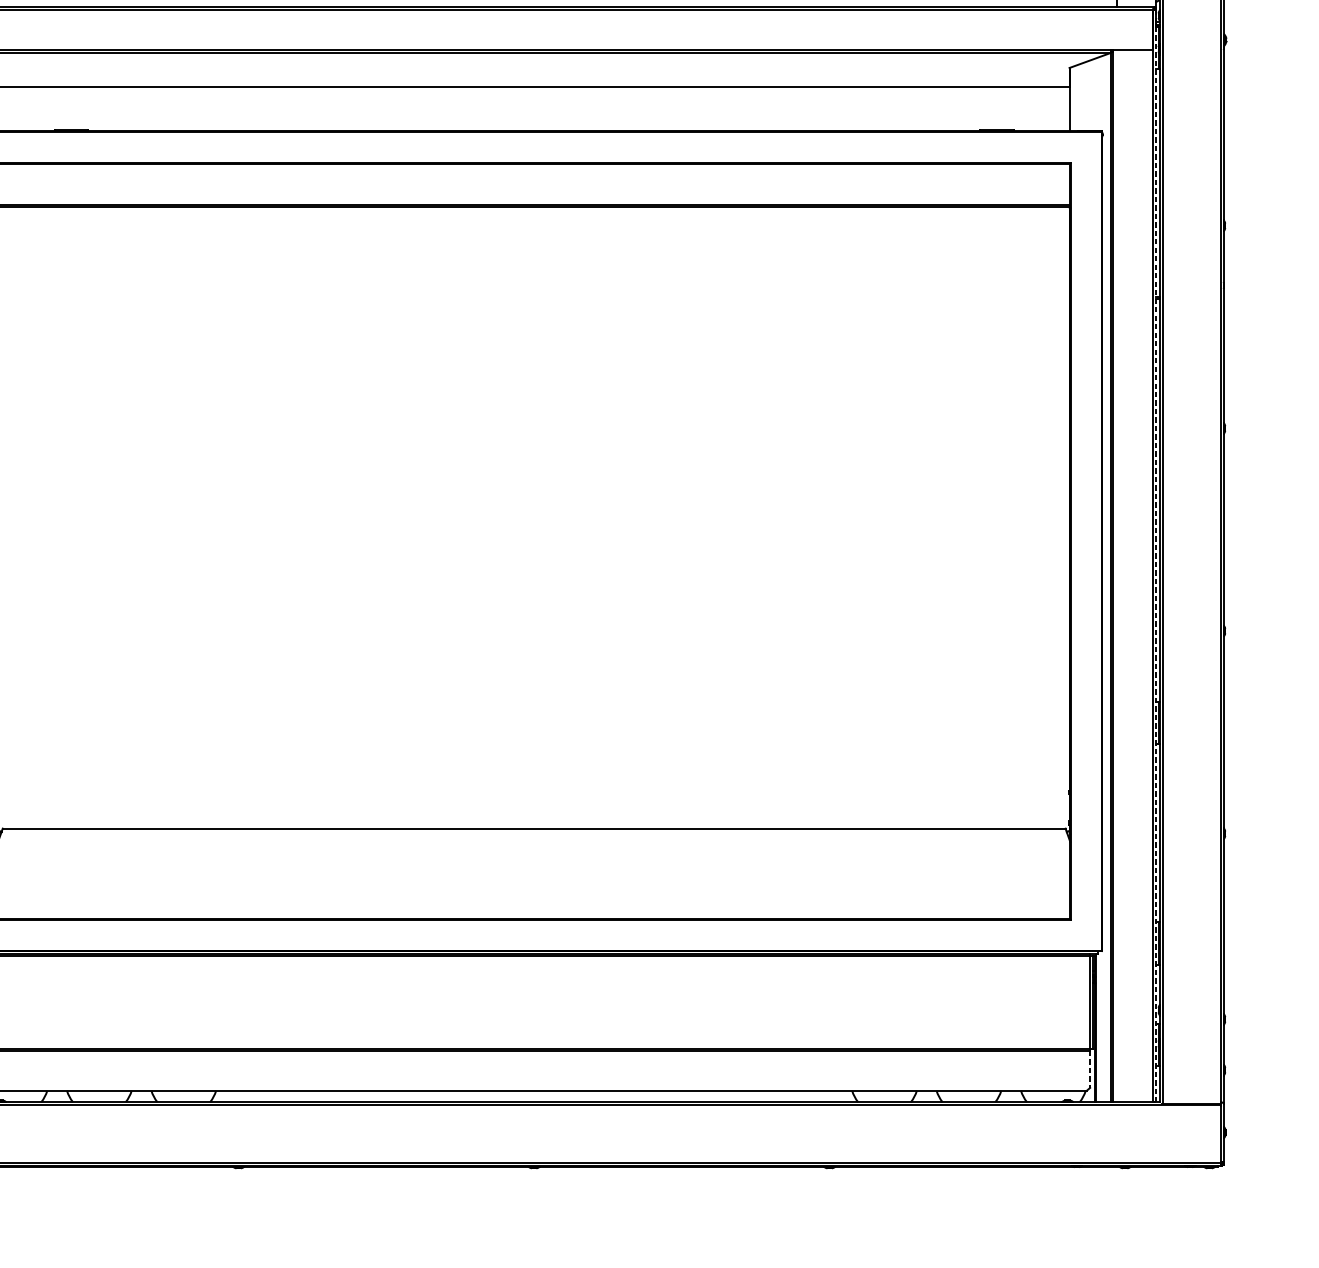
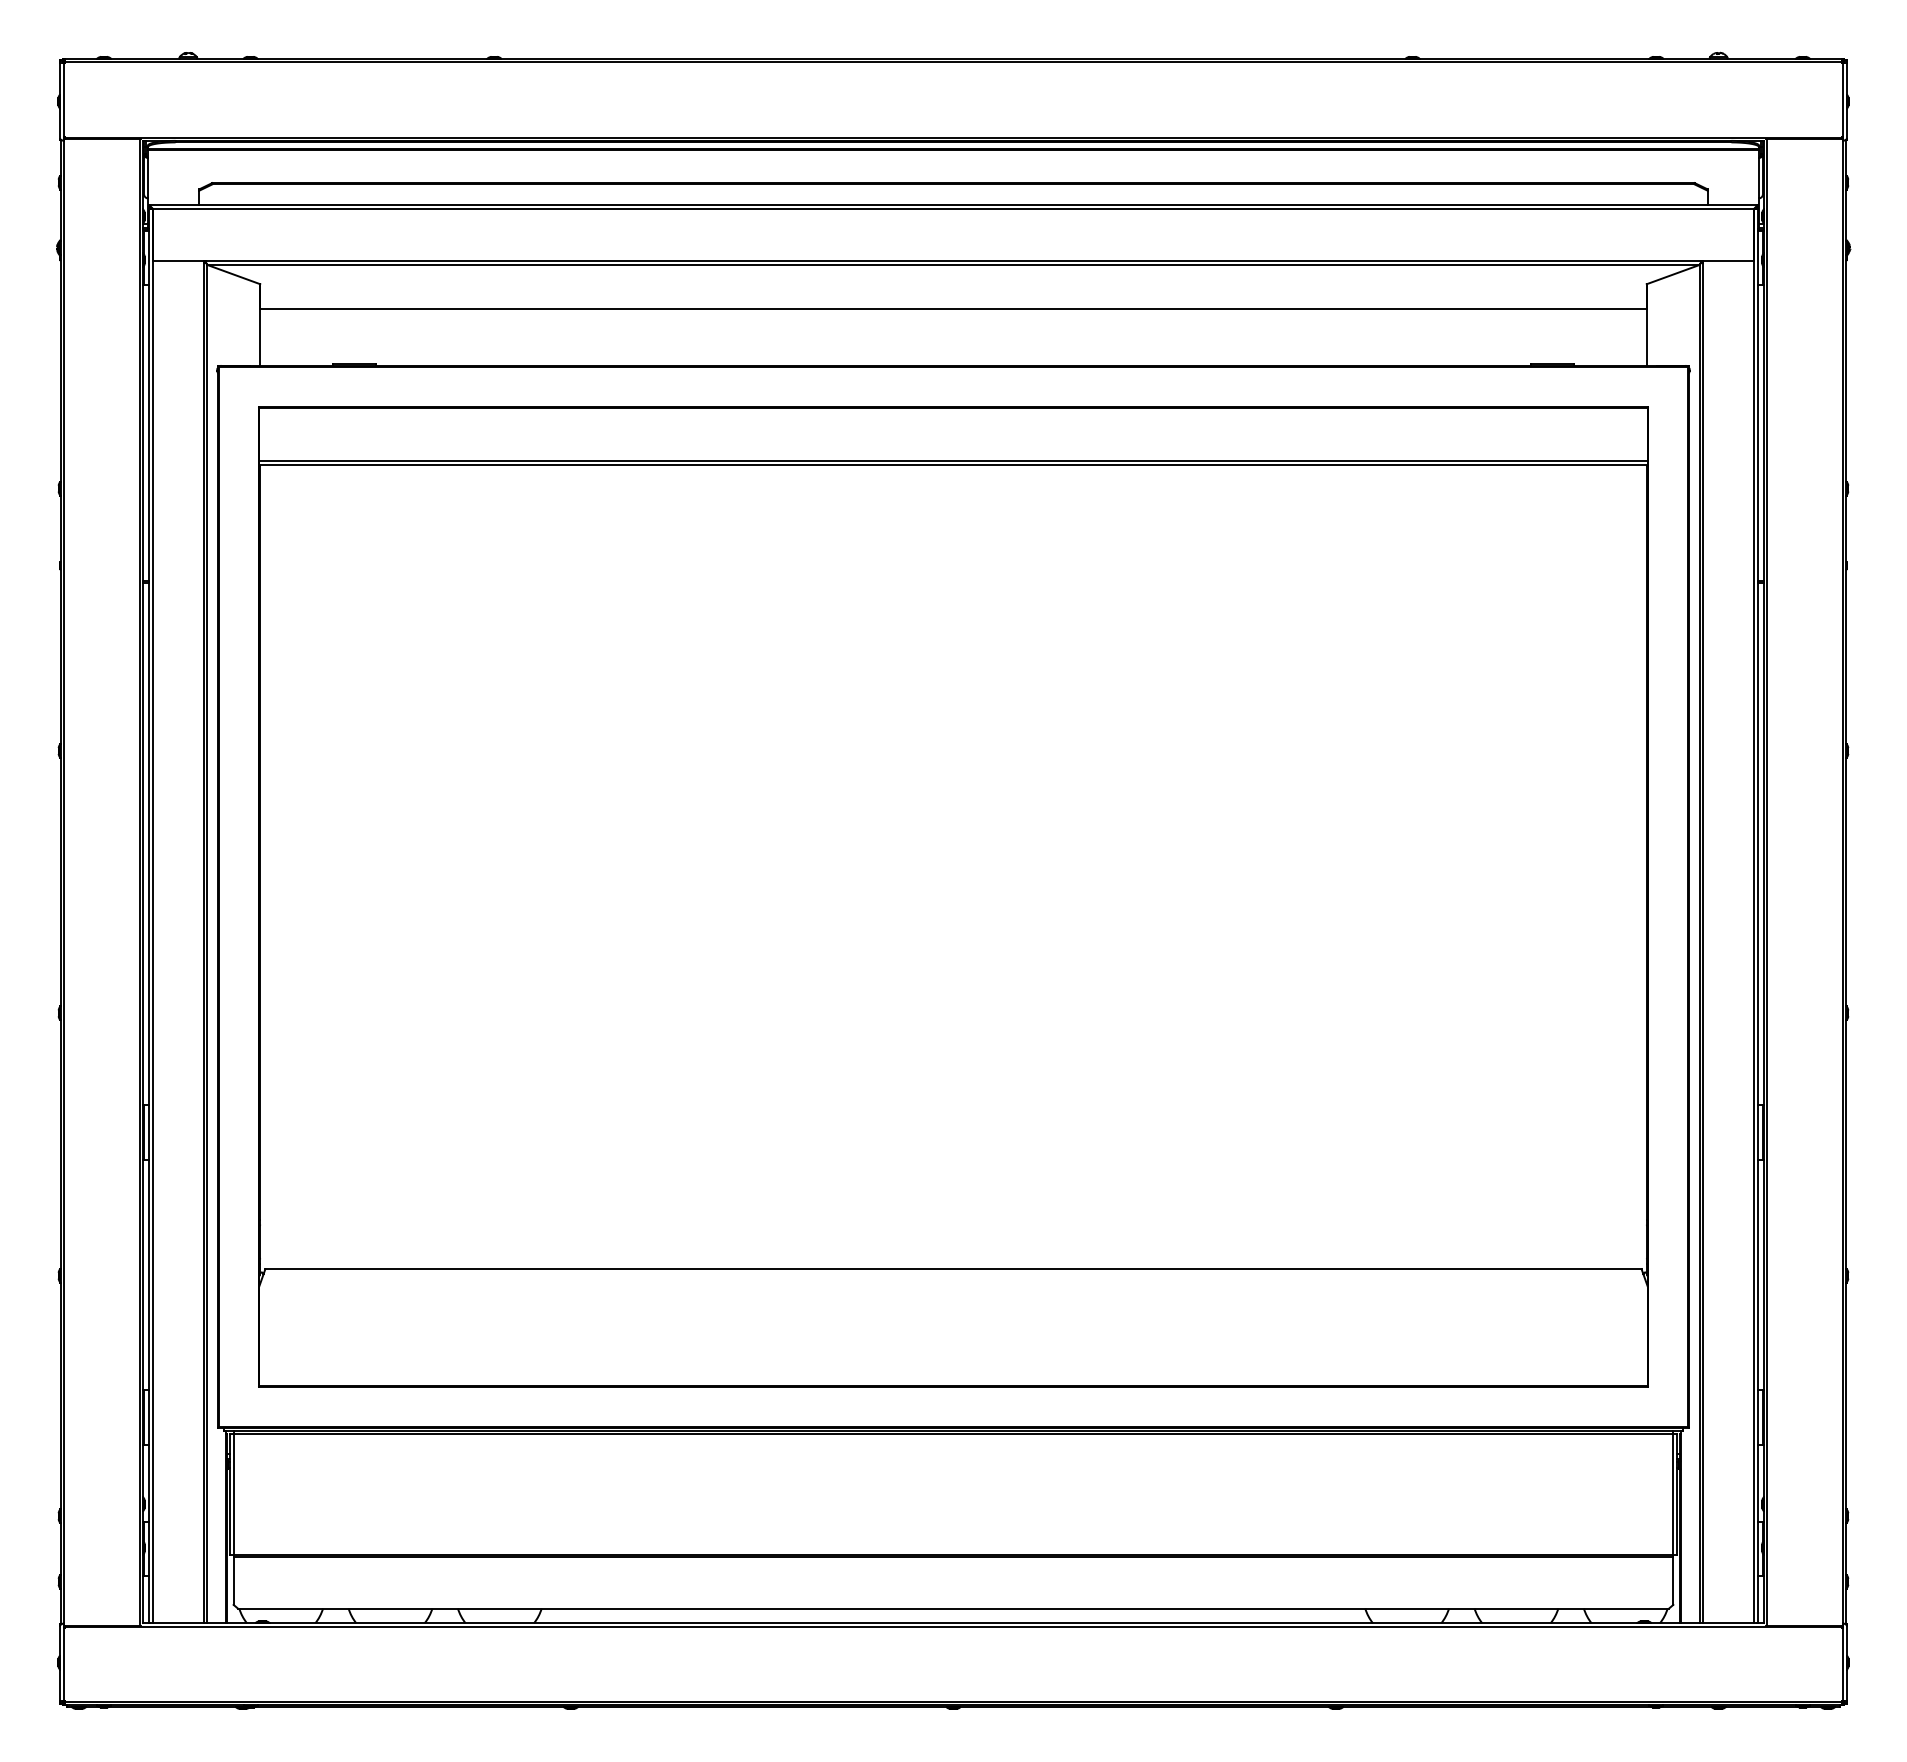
line: (1155, 556) -> (1758, 916), dashed -> solid
line: (1090, 1069) -> (1673, 1581), dashed -> solid

